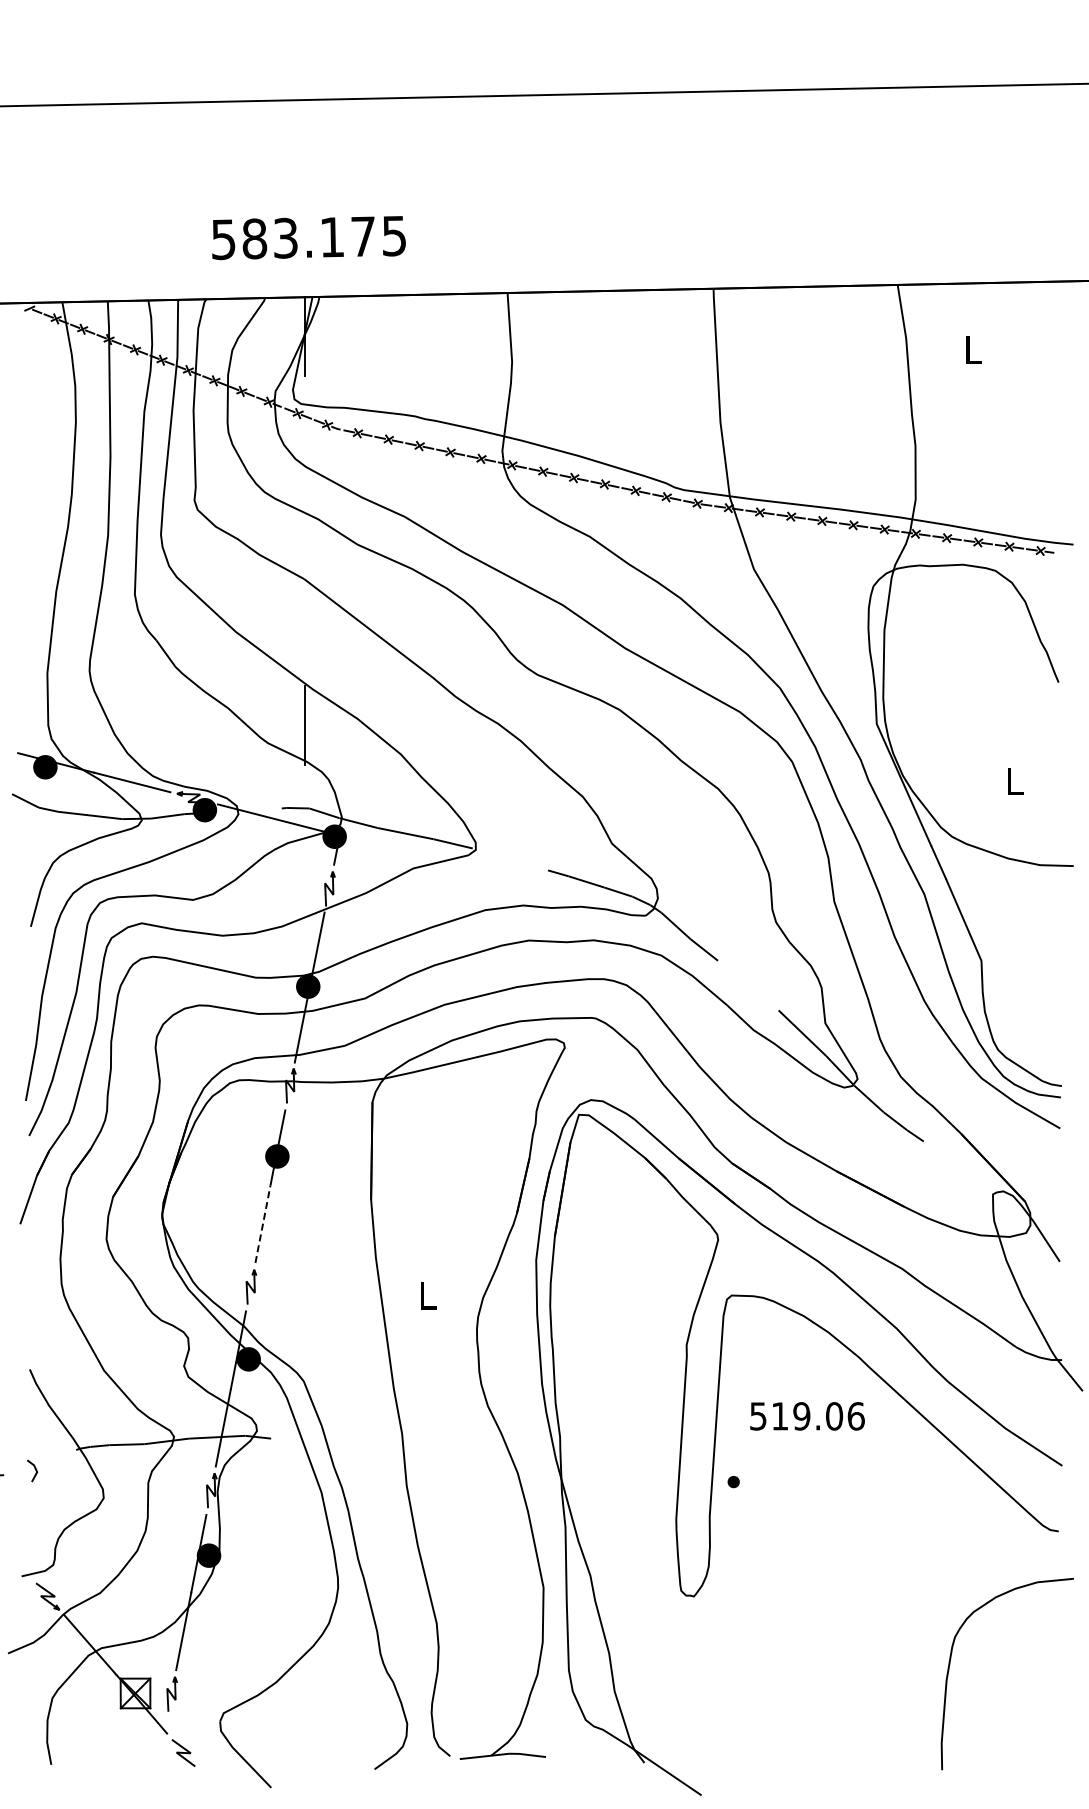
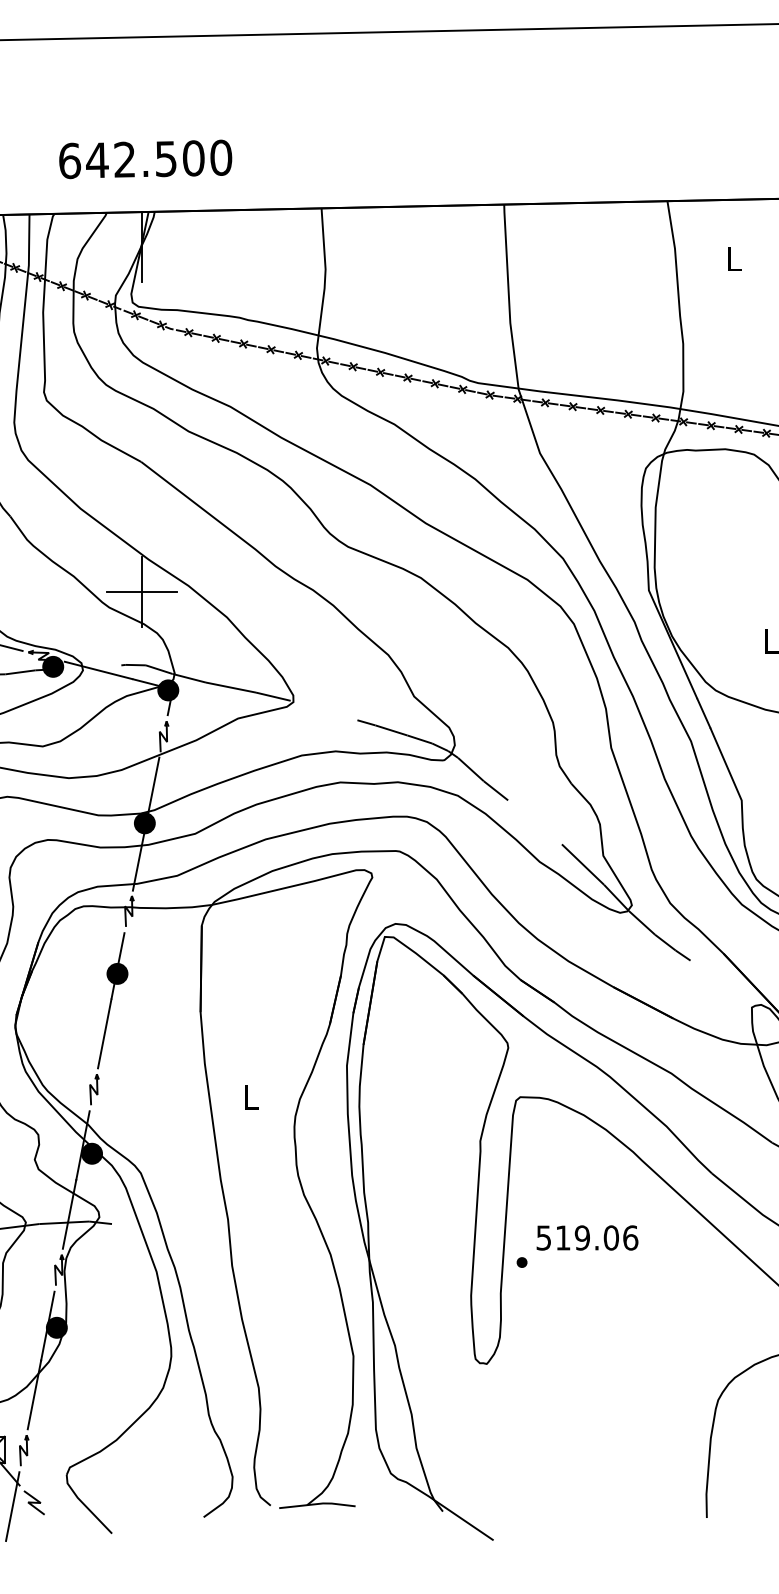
text: (308, 237) -> (145, 159), 583.175 -> 642.500
line: (304, 725) -> (141, 591), added
line: (262, 1224) -> (104, 1034), dashed -> solid
text: (807, 1416) -> (587, 1238), moved
line: (158, 1757) -> (12, 1506), added

